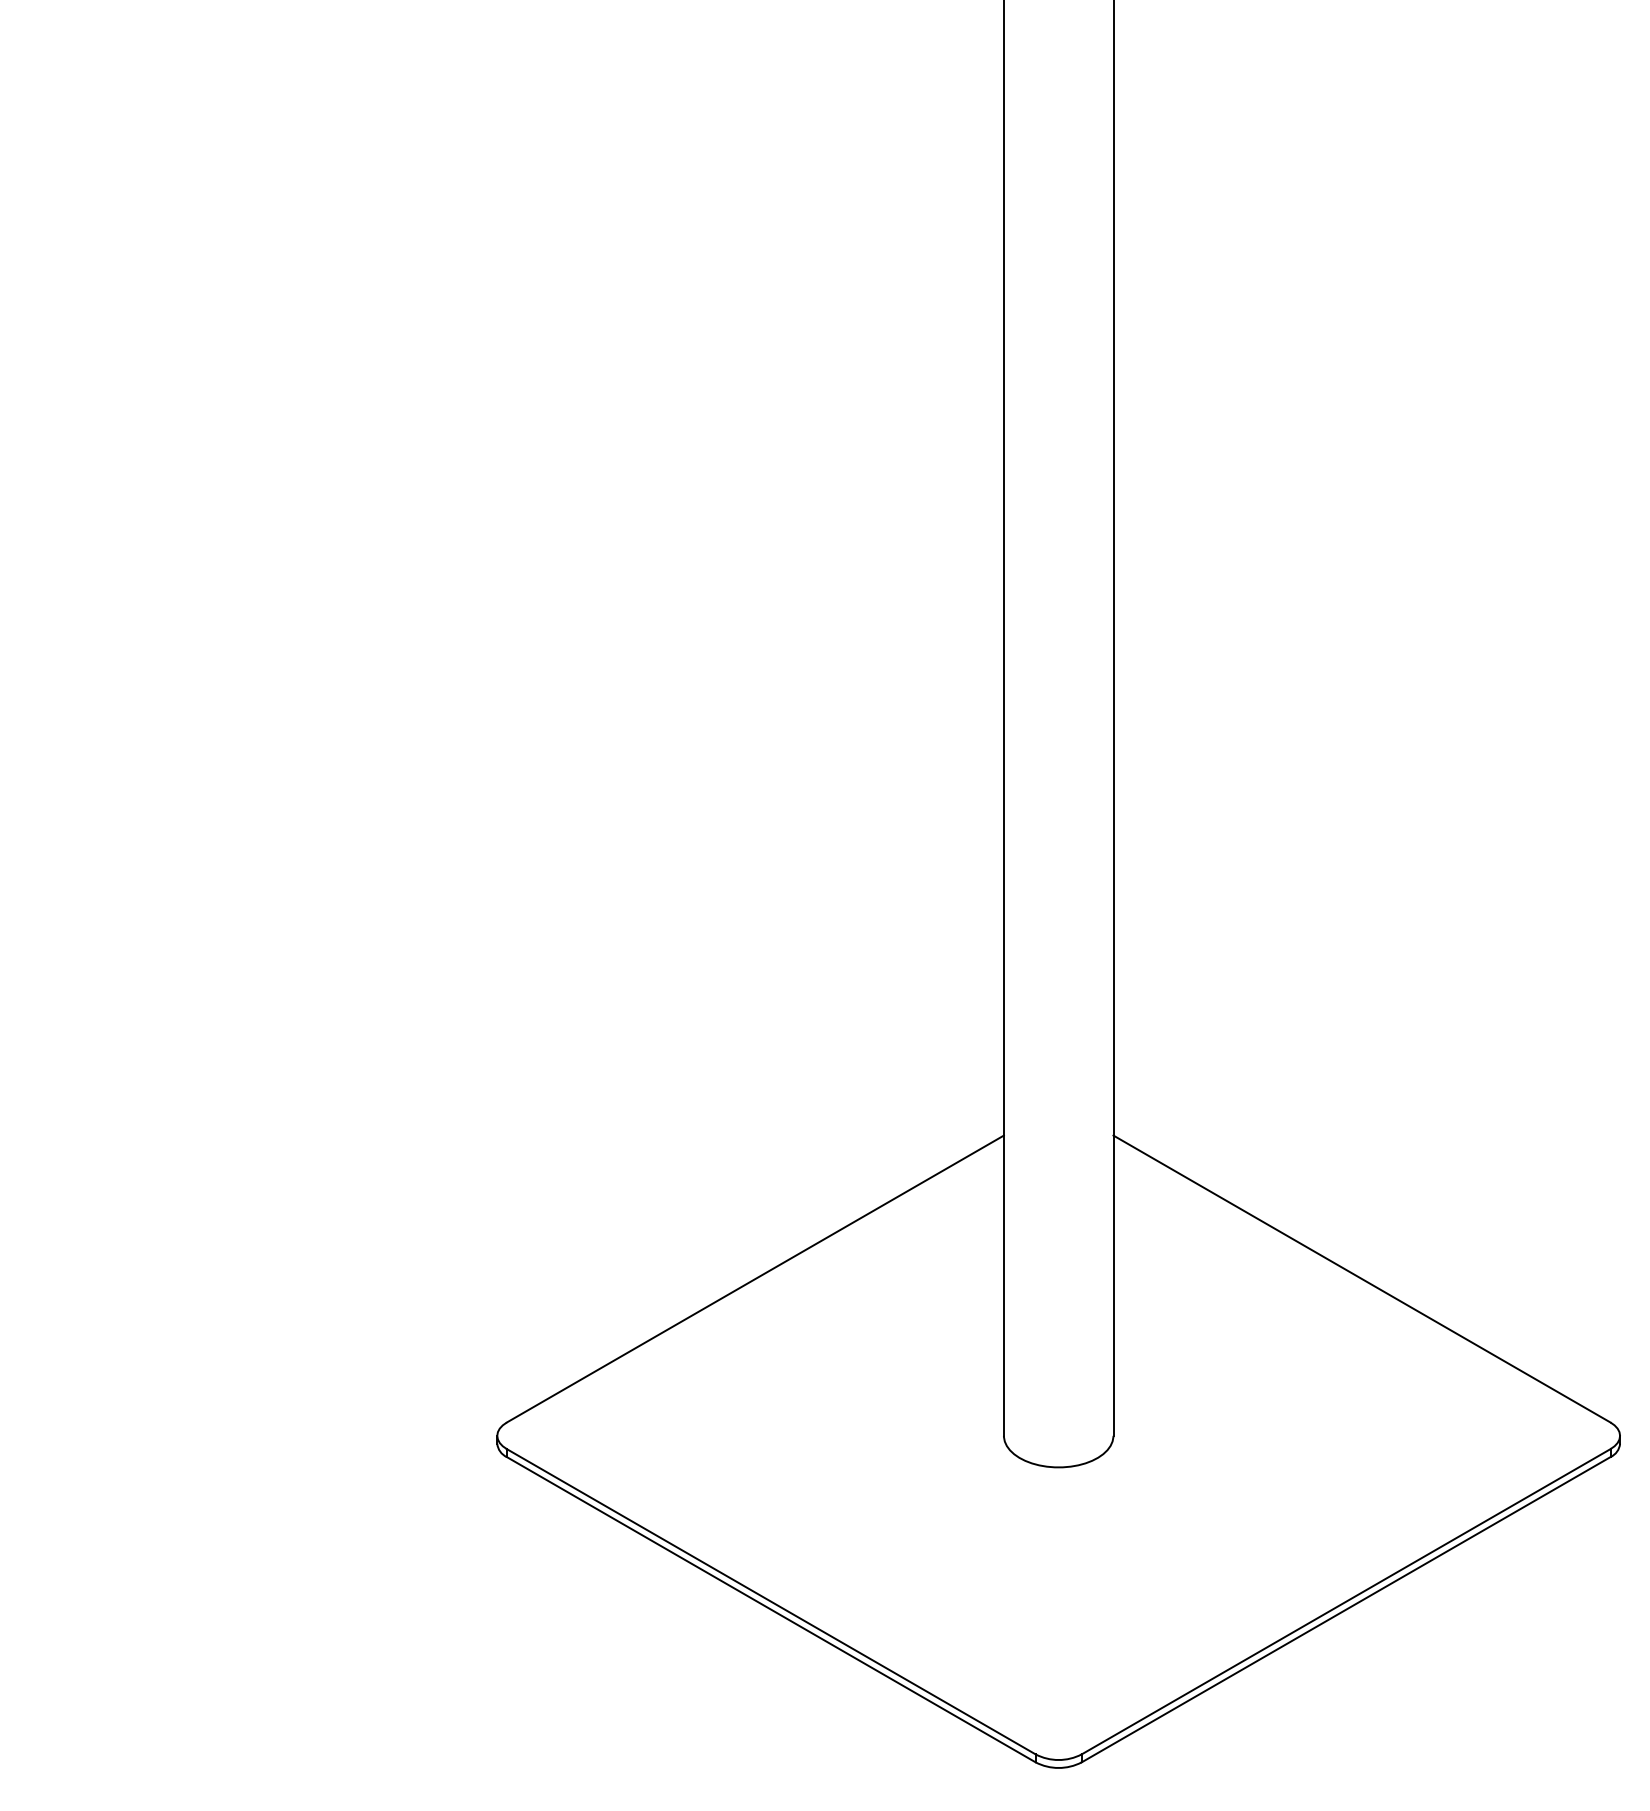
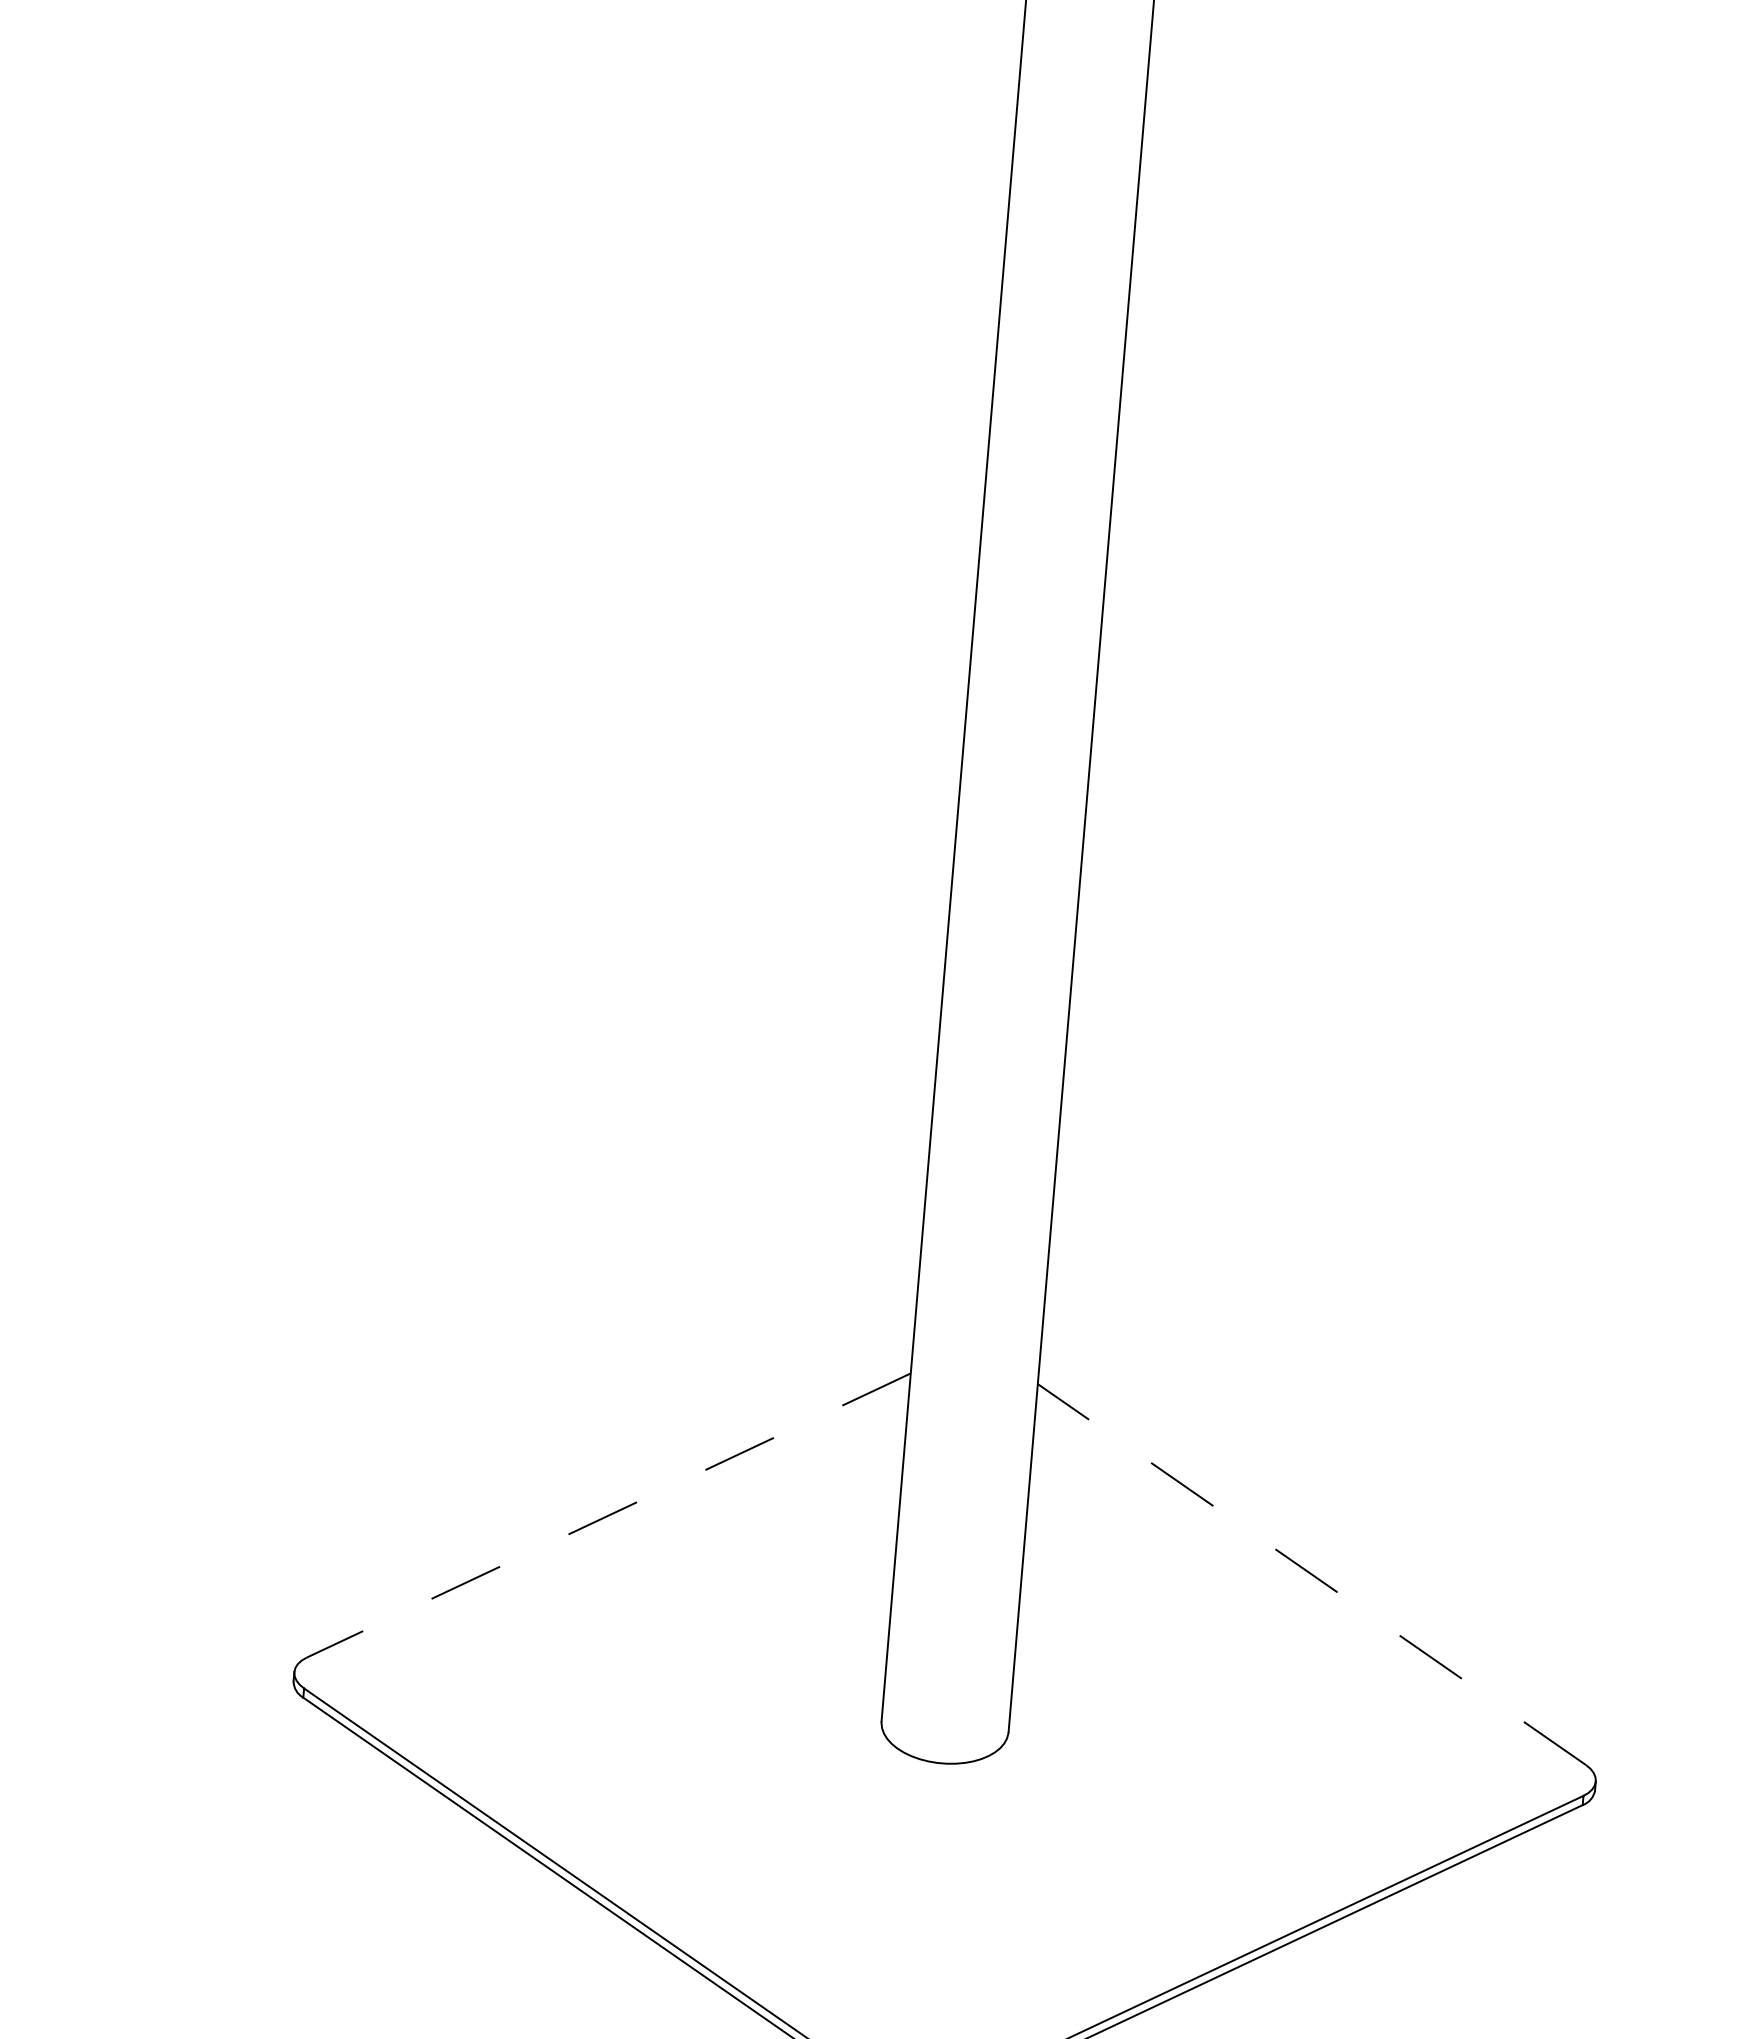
line: (755, 1279) -> (608, 1516), solid -> dashed
line: (1362, 1279) -> (1312, 1575), solid -> dashed

